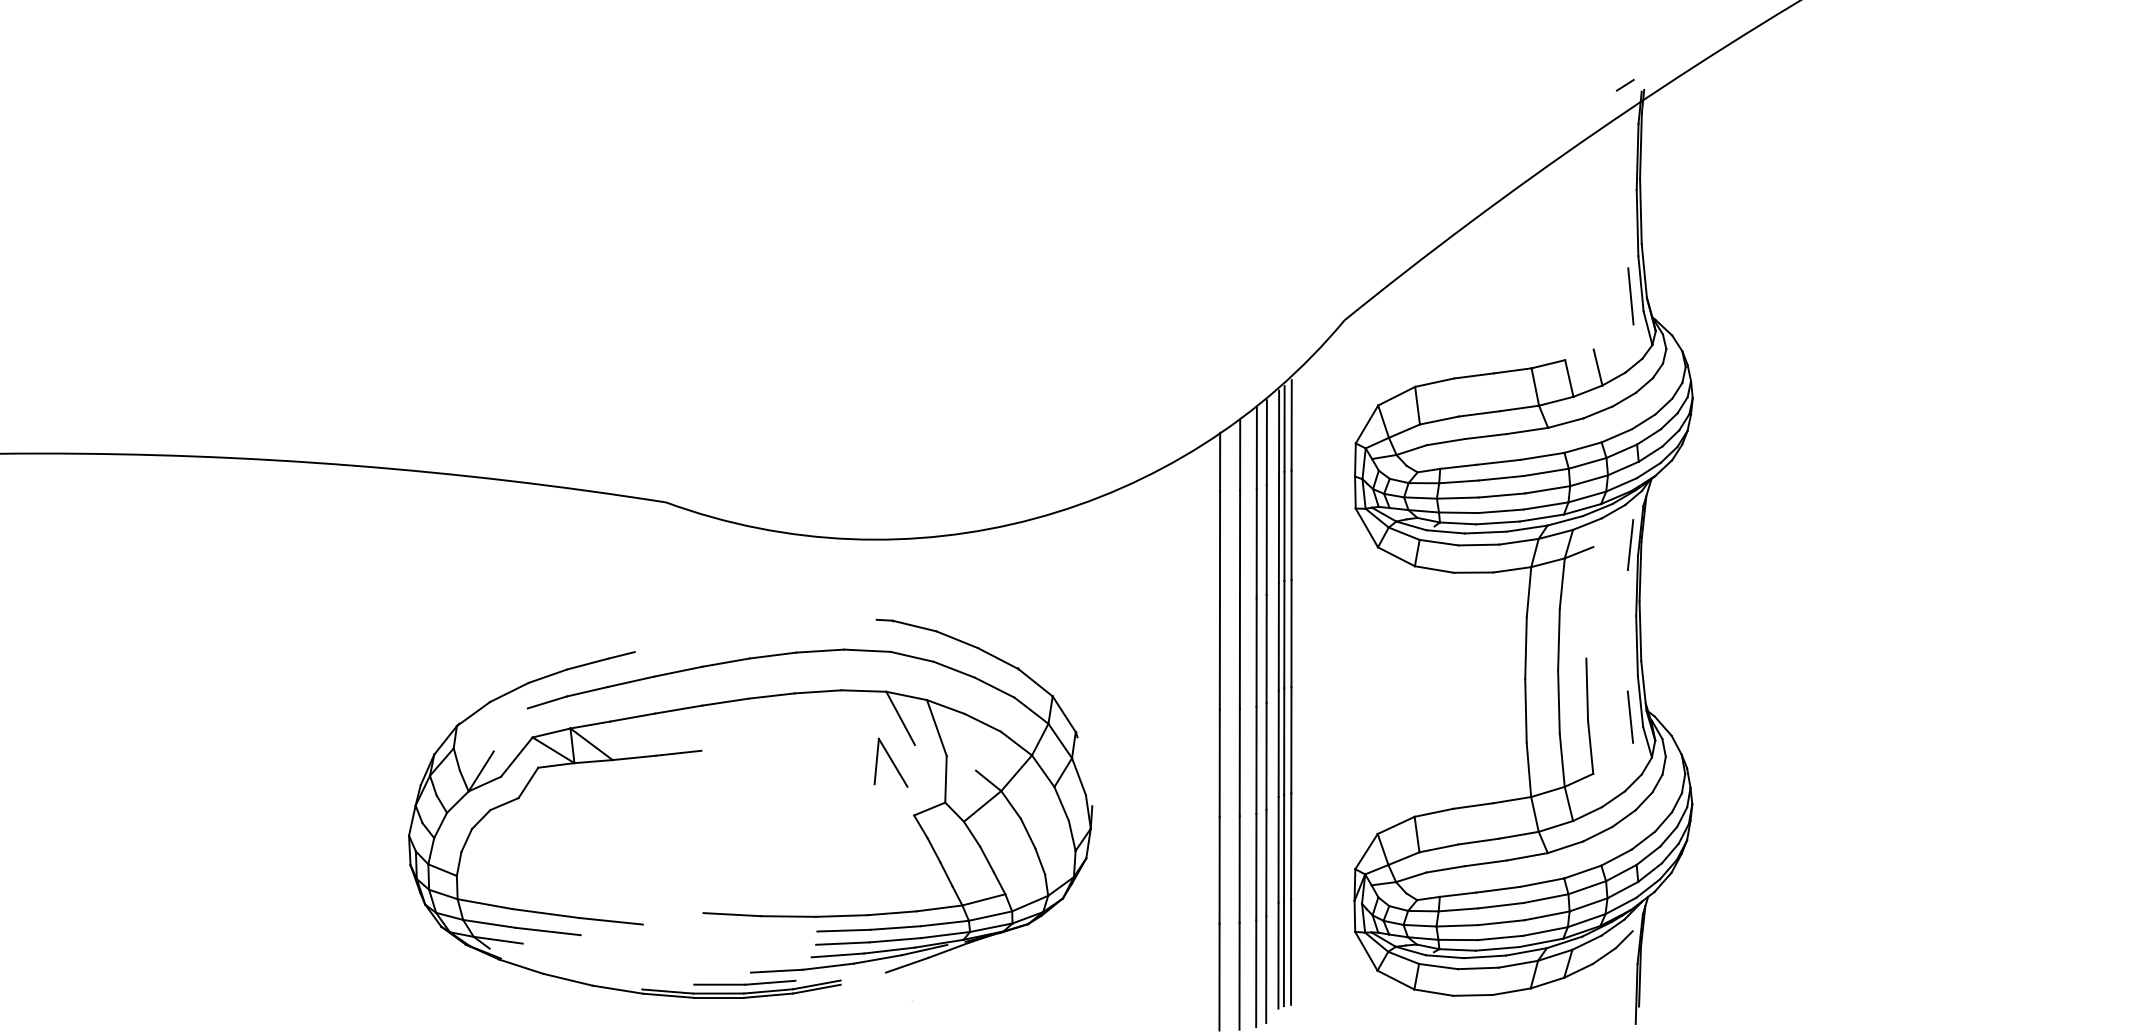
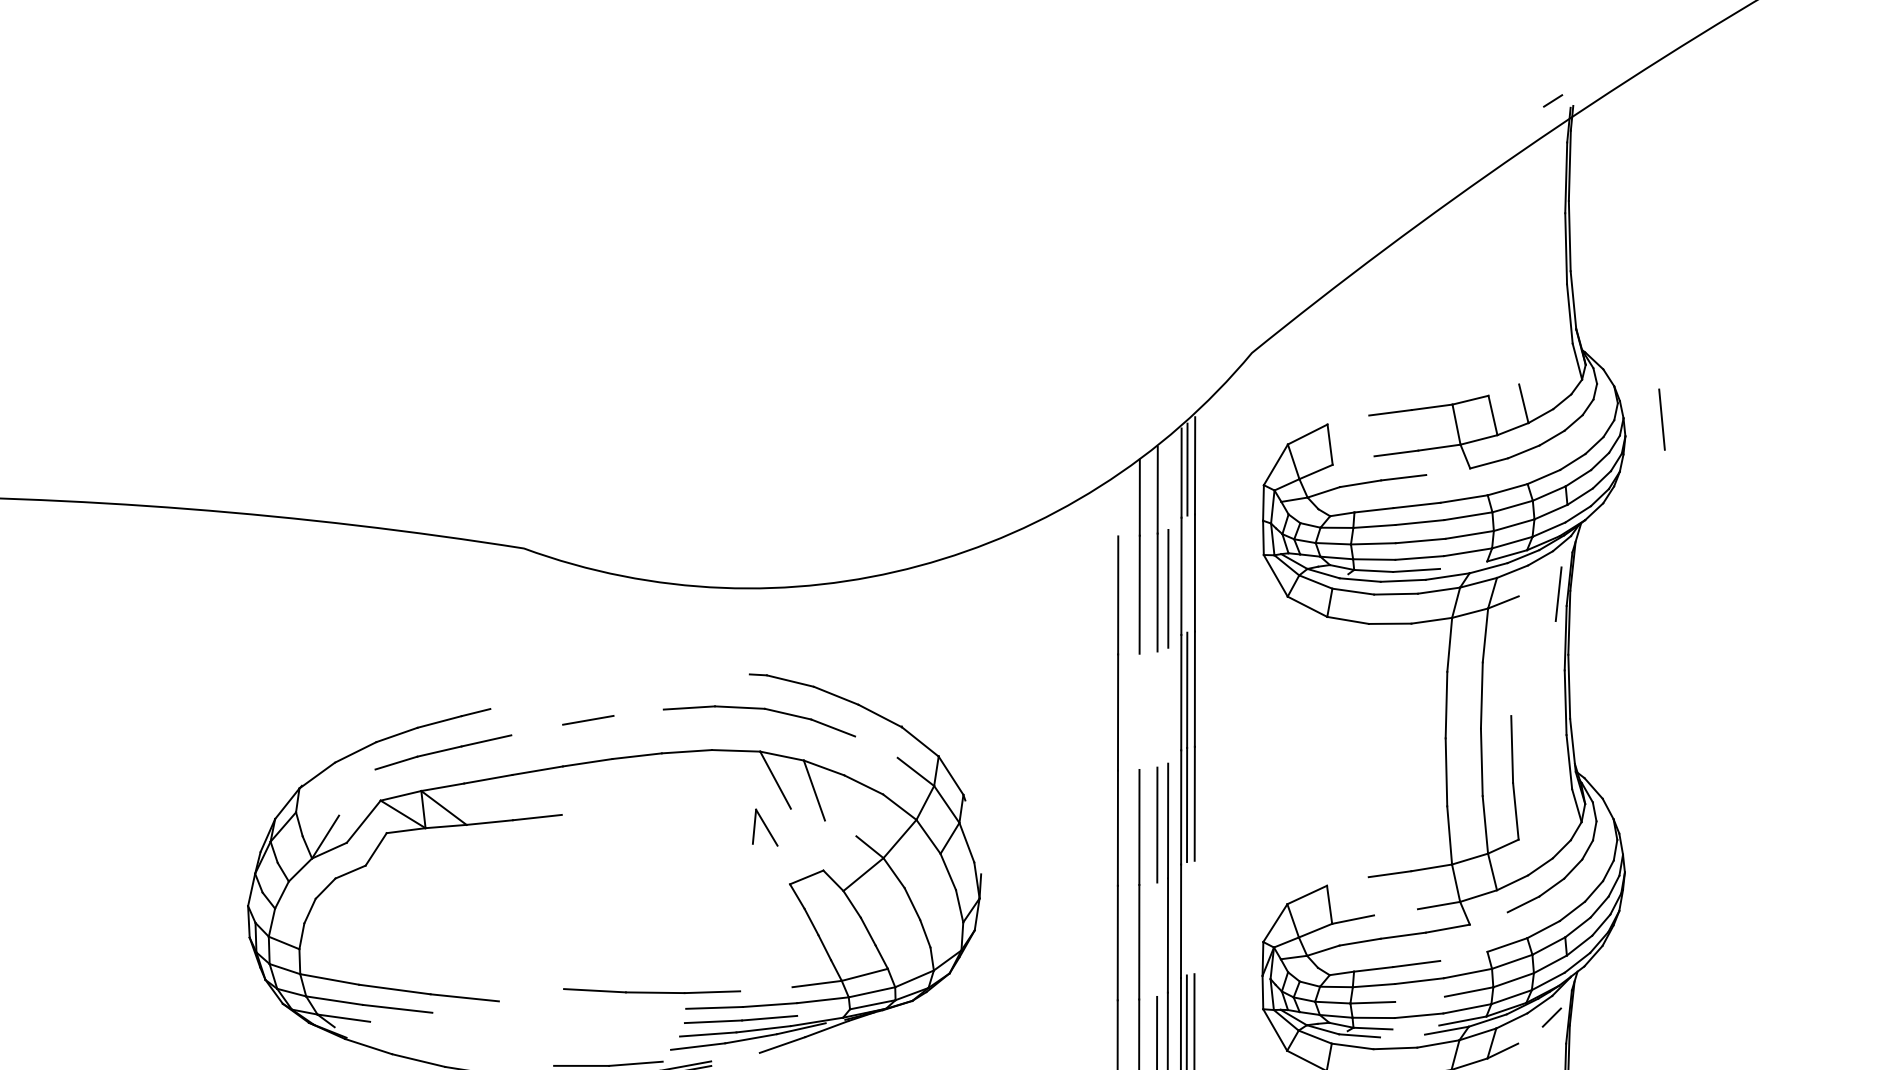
line: (1630, 296) -> (1661, 419), moved
line: (1434, 382) -> (1348, 419), removed
line: (1438, 420) -> (1352, 460), removed
line: (1527, 430) -> (1448, 471), removed
line: (1266, 442) -> (1168, 484), removed
line: (1220, 461) -> (1118, 504), removed
line: (1541, 517) -> (1463, 564), removed
line: (1284, 525) -> (1187, 573), removed
line: (1266, 648) -> (1168, 705), removed
line: (1256, 652) -> (1157, 709), removed
line: (1239, 654) -> (1139, 711), removed
line: (772, 655) -> (638, 712), removed
line: (678, 671) -> (537, 729), removed
line: (994, 687) -> (876, 747), removed
line: (1629, 716) -> (1557, 778), removed
part: (890, 762) -> (764, 827), size x0.7
line: (945, 779) -> (823, 845), removed
line: (1433, 812) -> (1347, 881), removed
line: (1478, 841) -> (1395, 912), removed
line: (1291, 846) -> (1194, 917), removed
line: (1284, 847) -> (1187, 918), removed
line: (1565, 847) -> (1488, 918), removed
line: (1256, 866) -> (1157, 939), removed
line: (1542, 882) -> (1464, 956), removed
line: (891, 913) -> (765, 989), removed
line: (1501, 922) -> (1420, 999), removed
line: (945, 934) -> (823, 1012), removed
line: (1497, 948) -> (1415, 1027), removed
line: (1603, 955) -> (1529, 1034), removed
line: (1484, 956) -> (1401, 1035), removed
line: (777, 970) -> (643, 1050), removed

